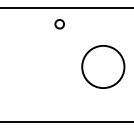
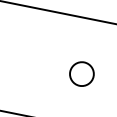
circle: (59, 24) -> (49, 26), removed
circle: (103, 66) -> (82, 73), size x0.6

